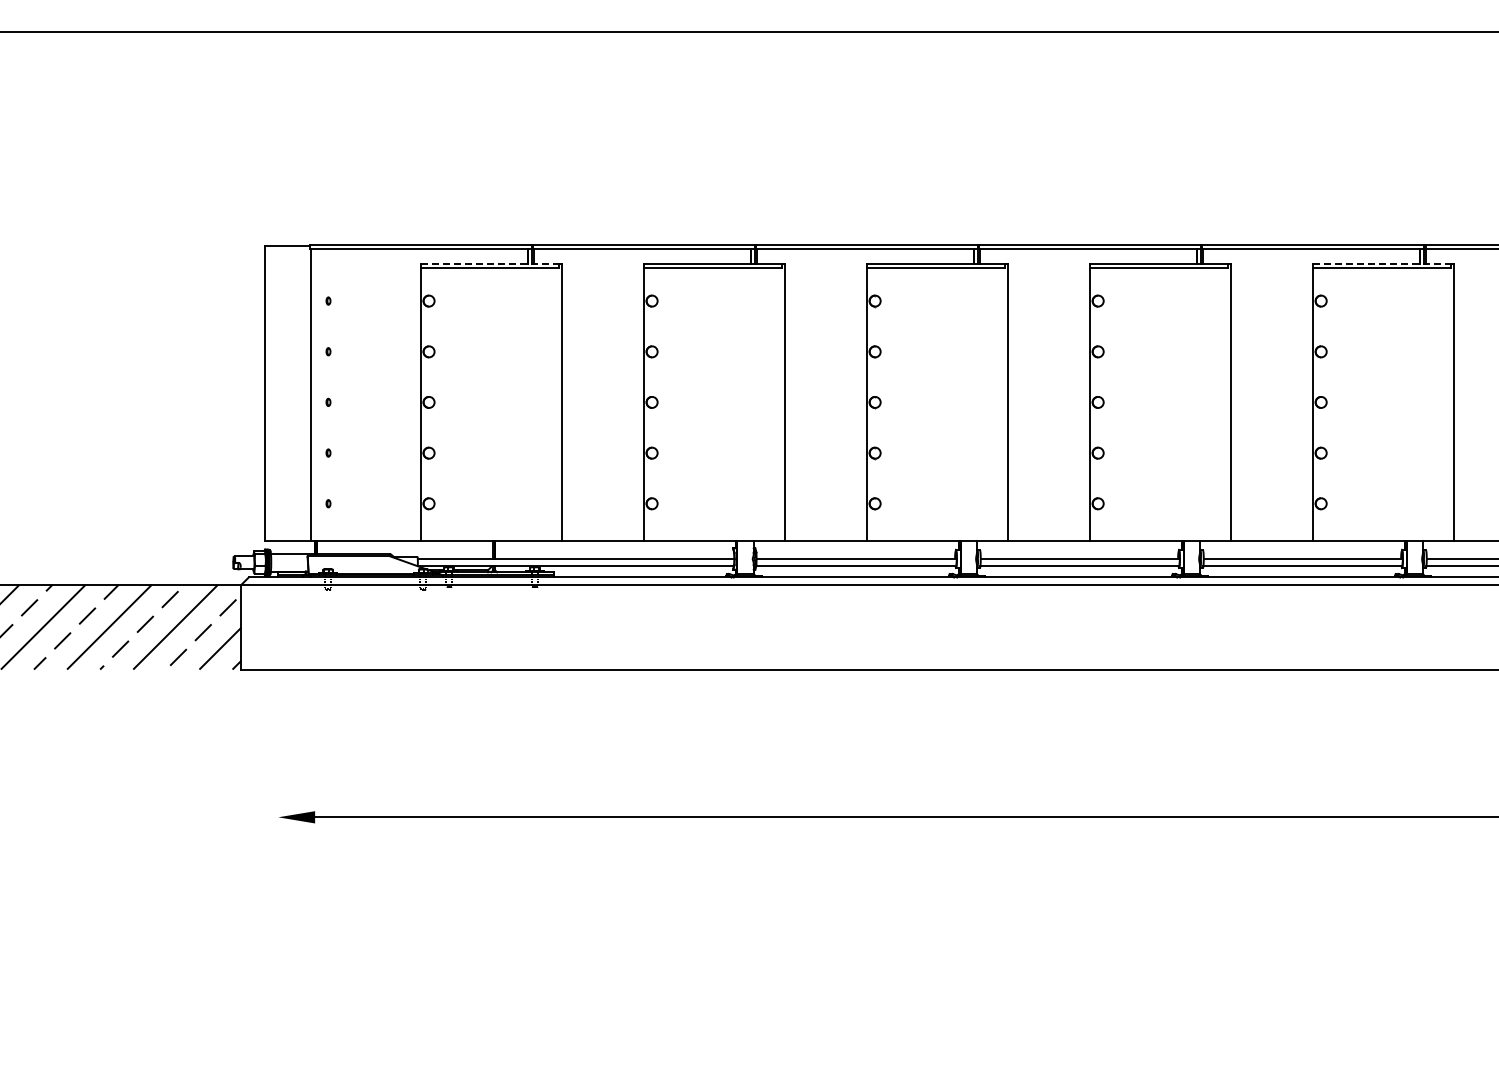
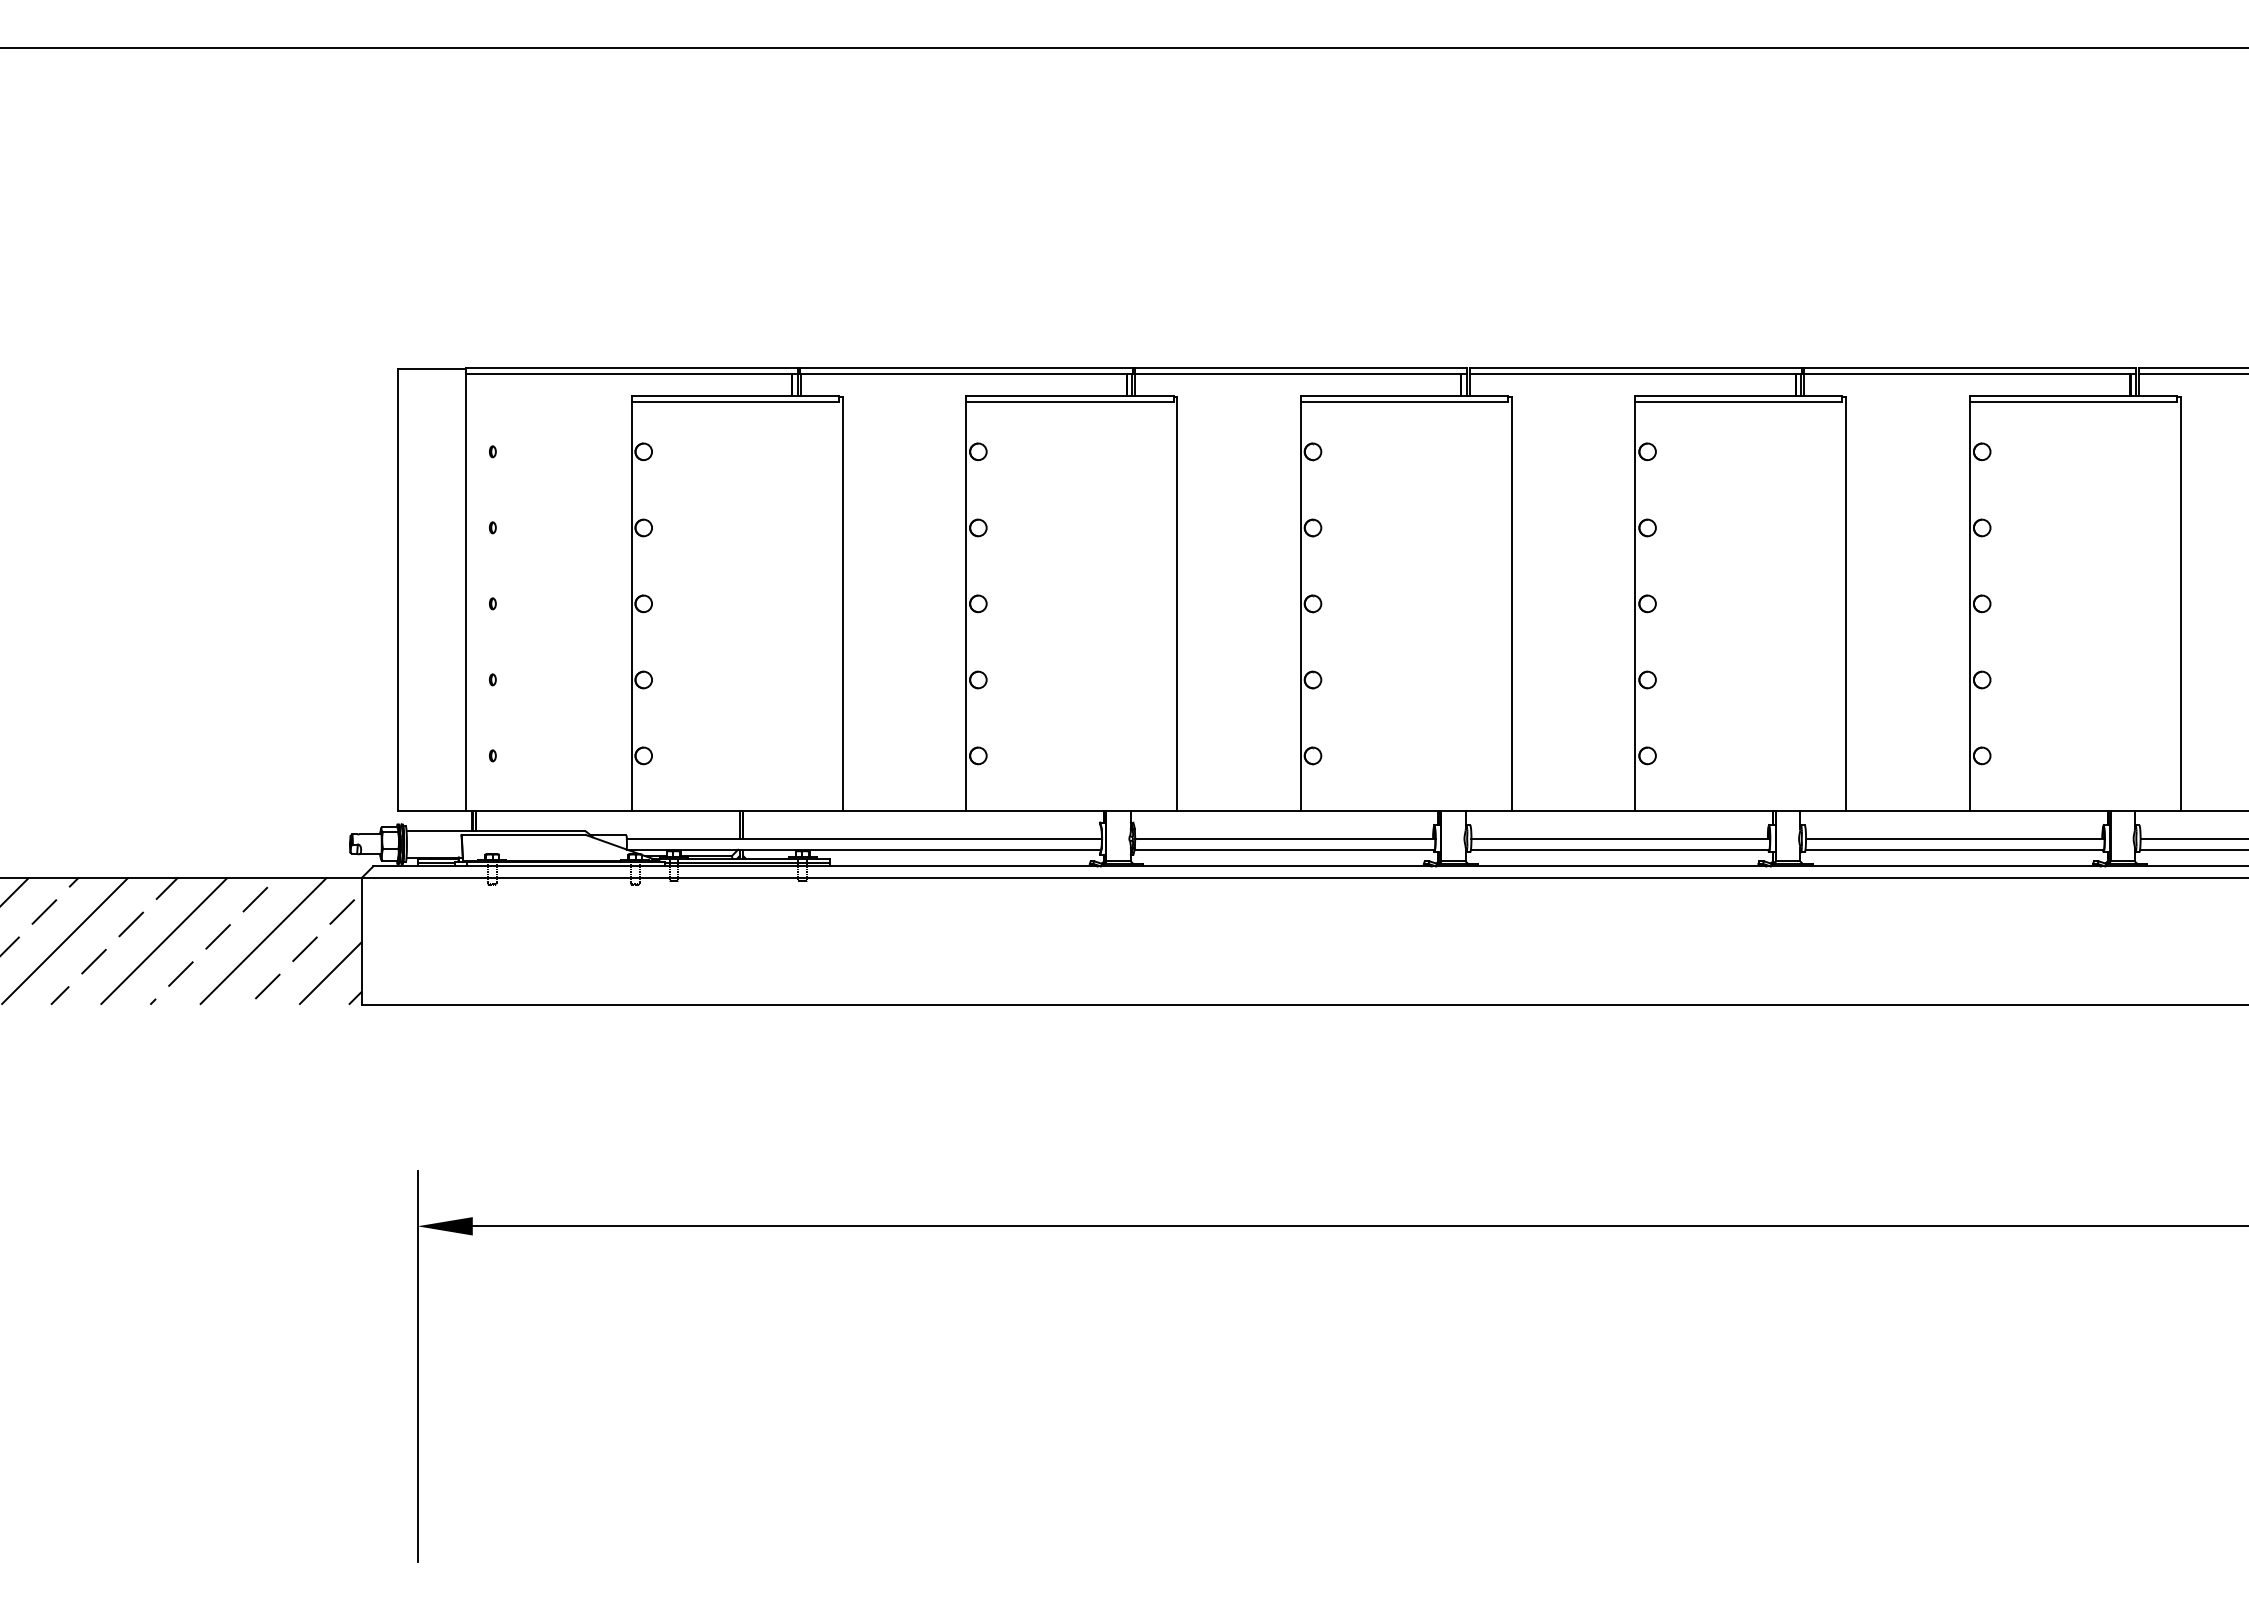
line: (490, 263) -> (735, 395), dashed -> solid
line: (1382, 263) -> (2074, 395), dashed -> solid
line: (278, 910) -> (417, 1366), added

